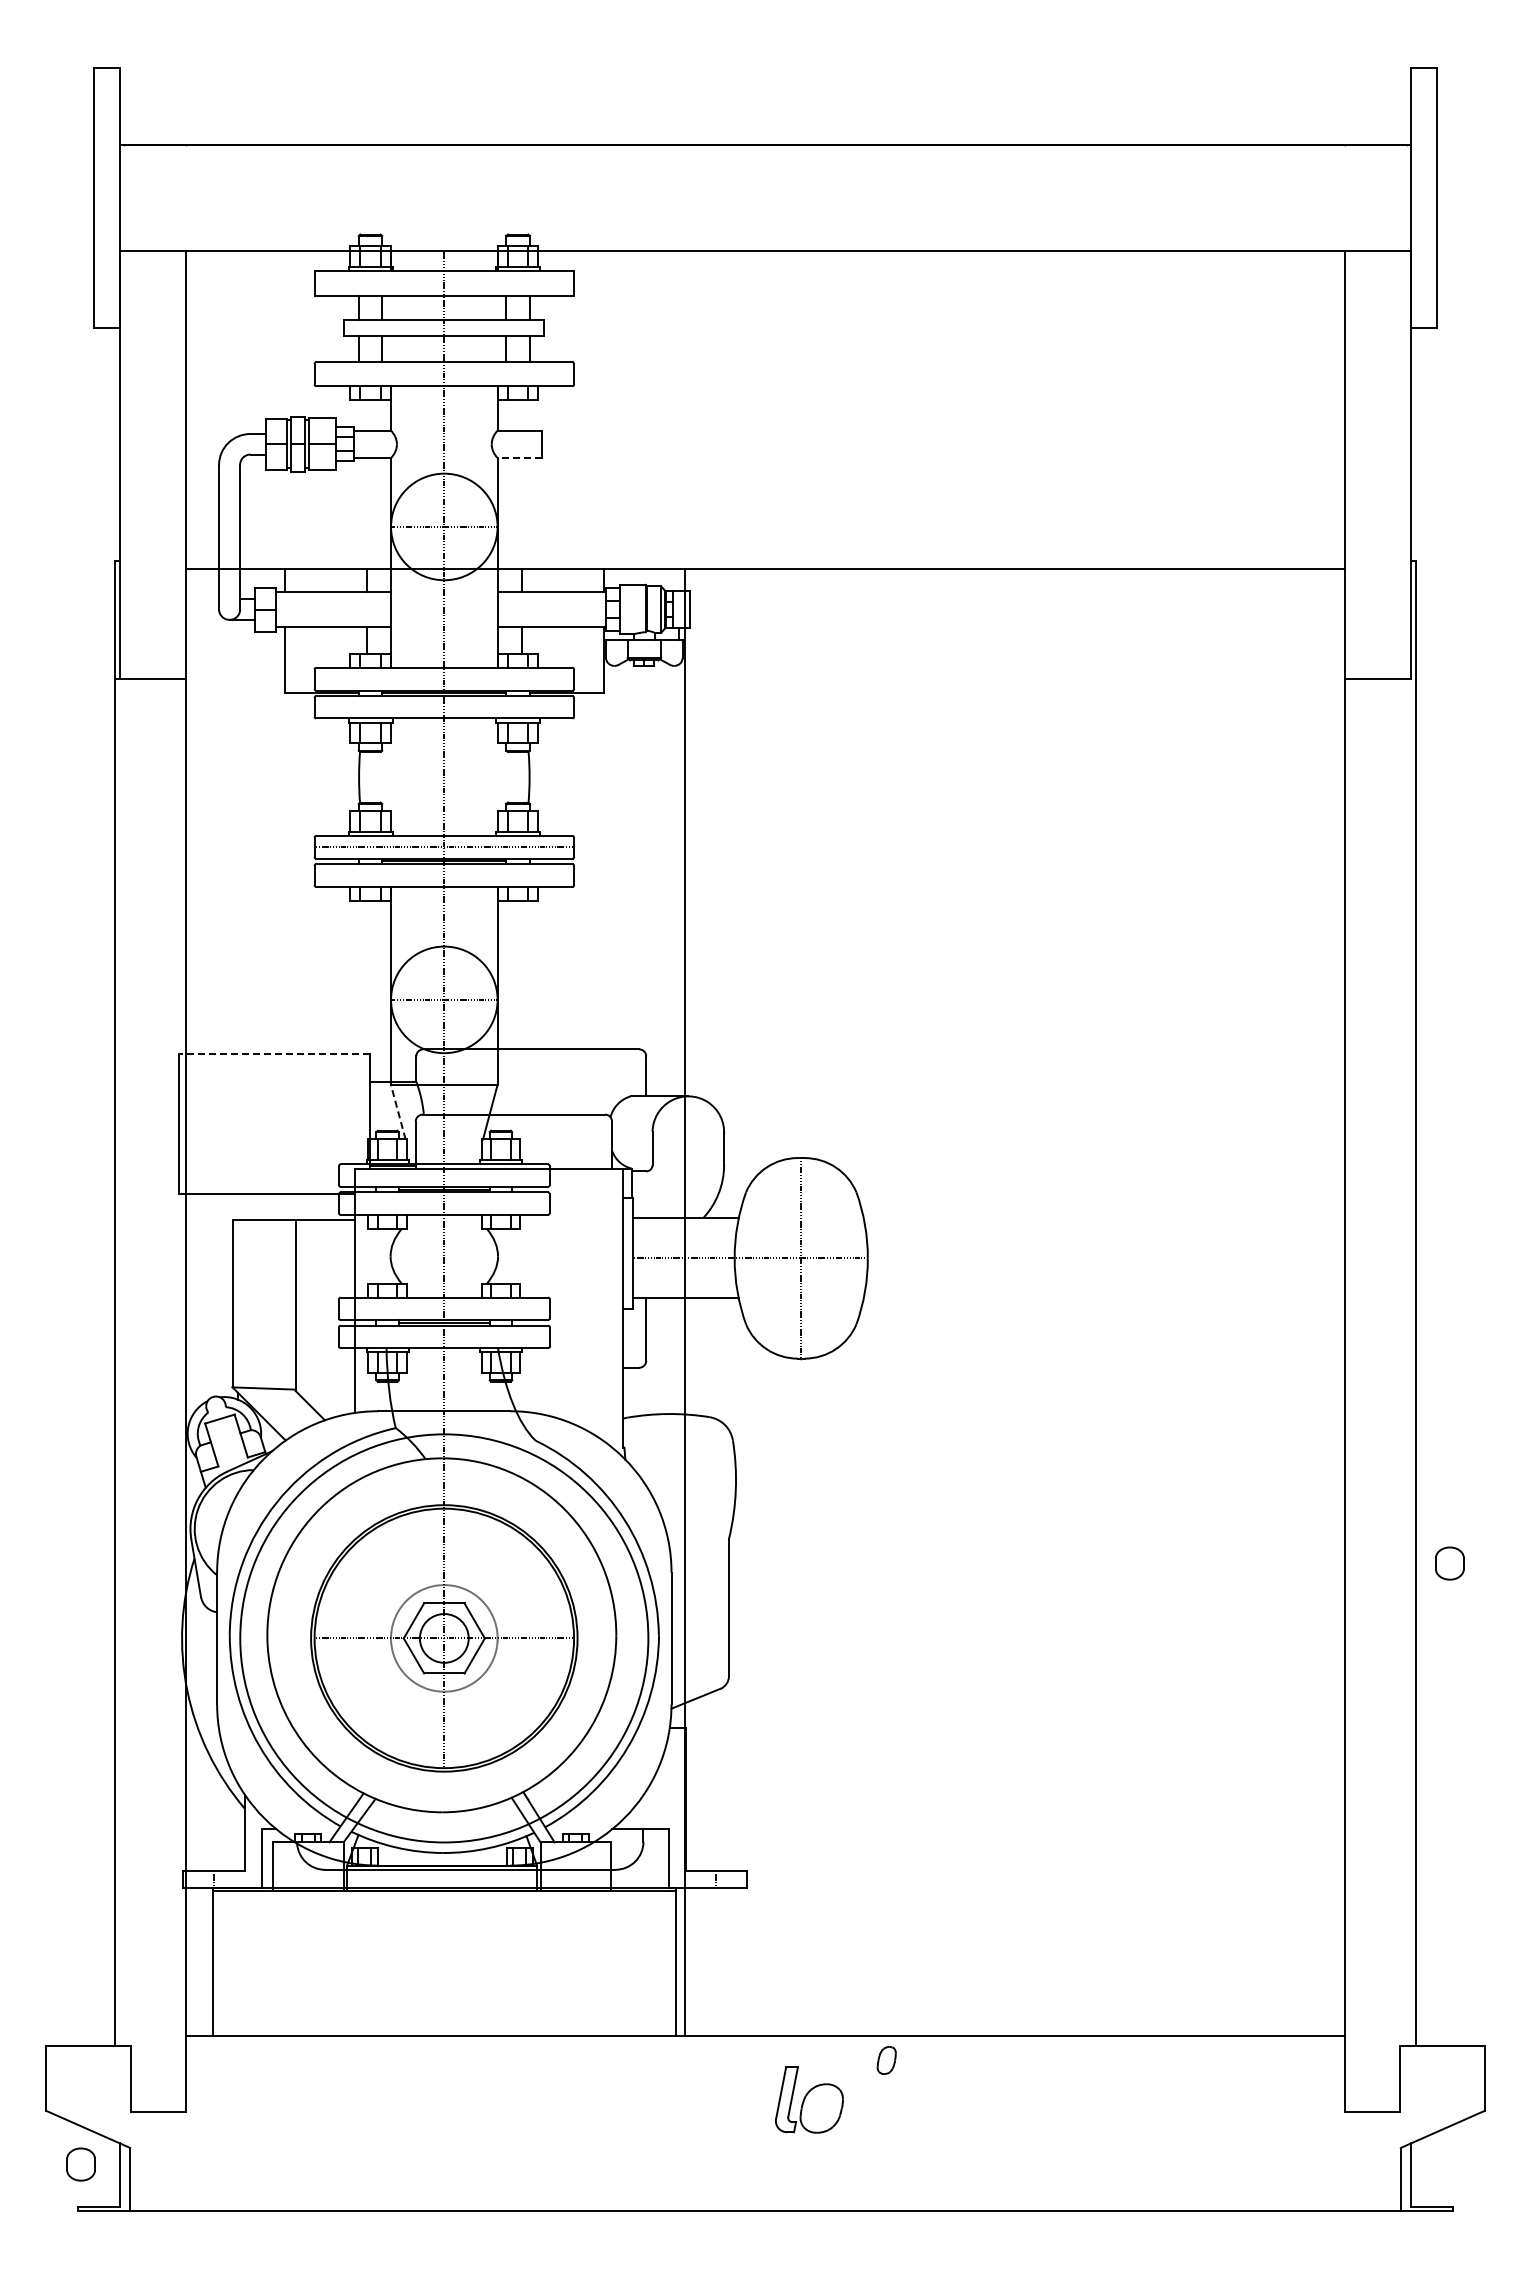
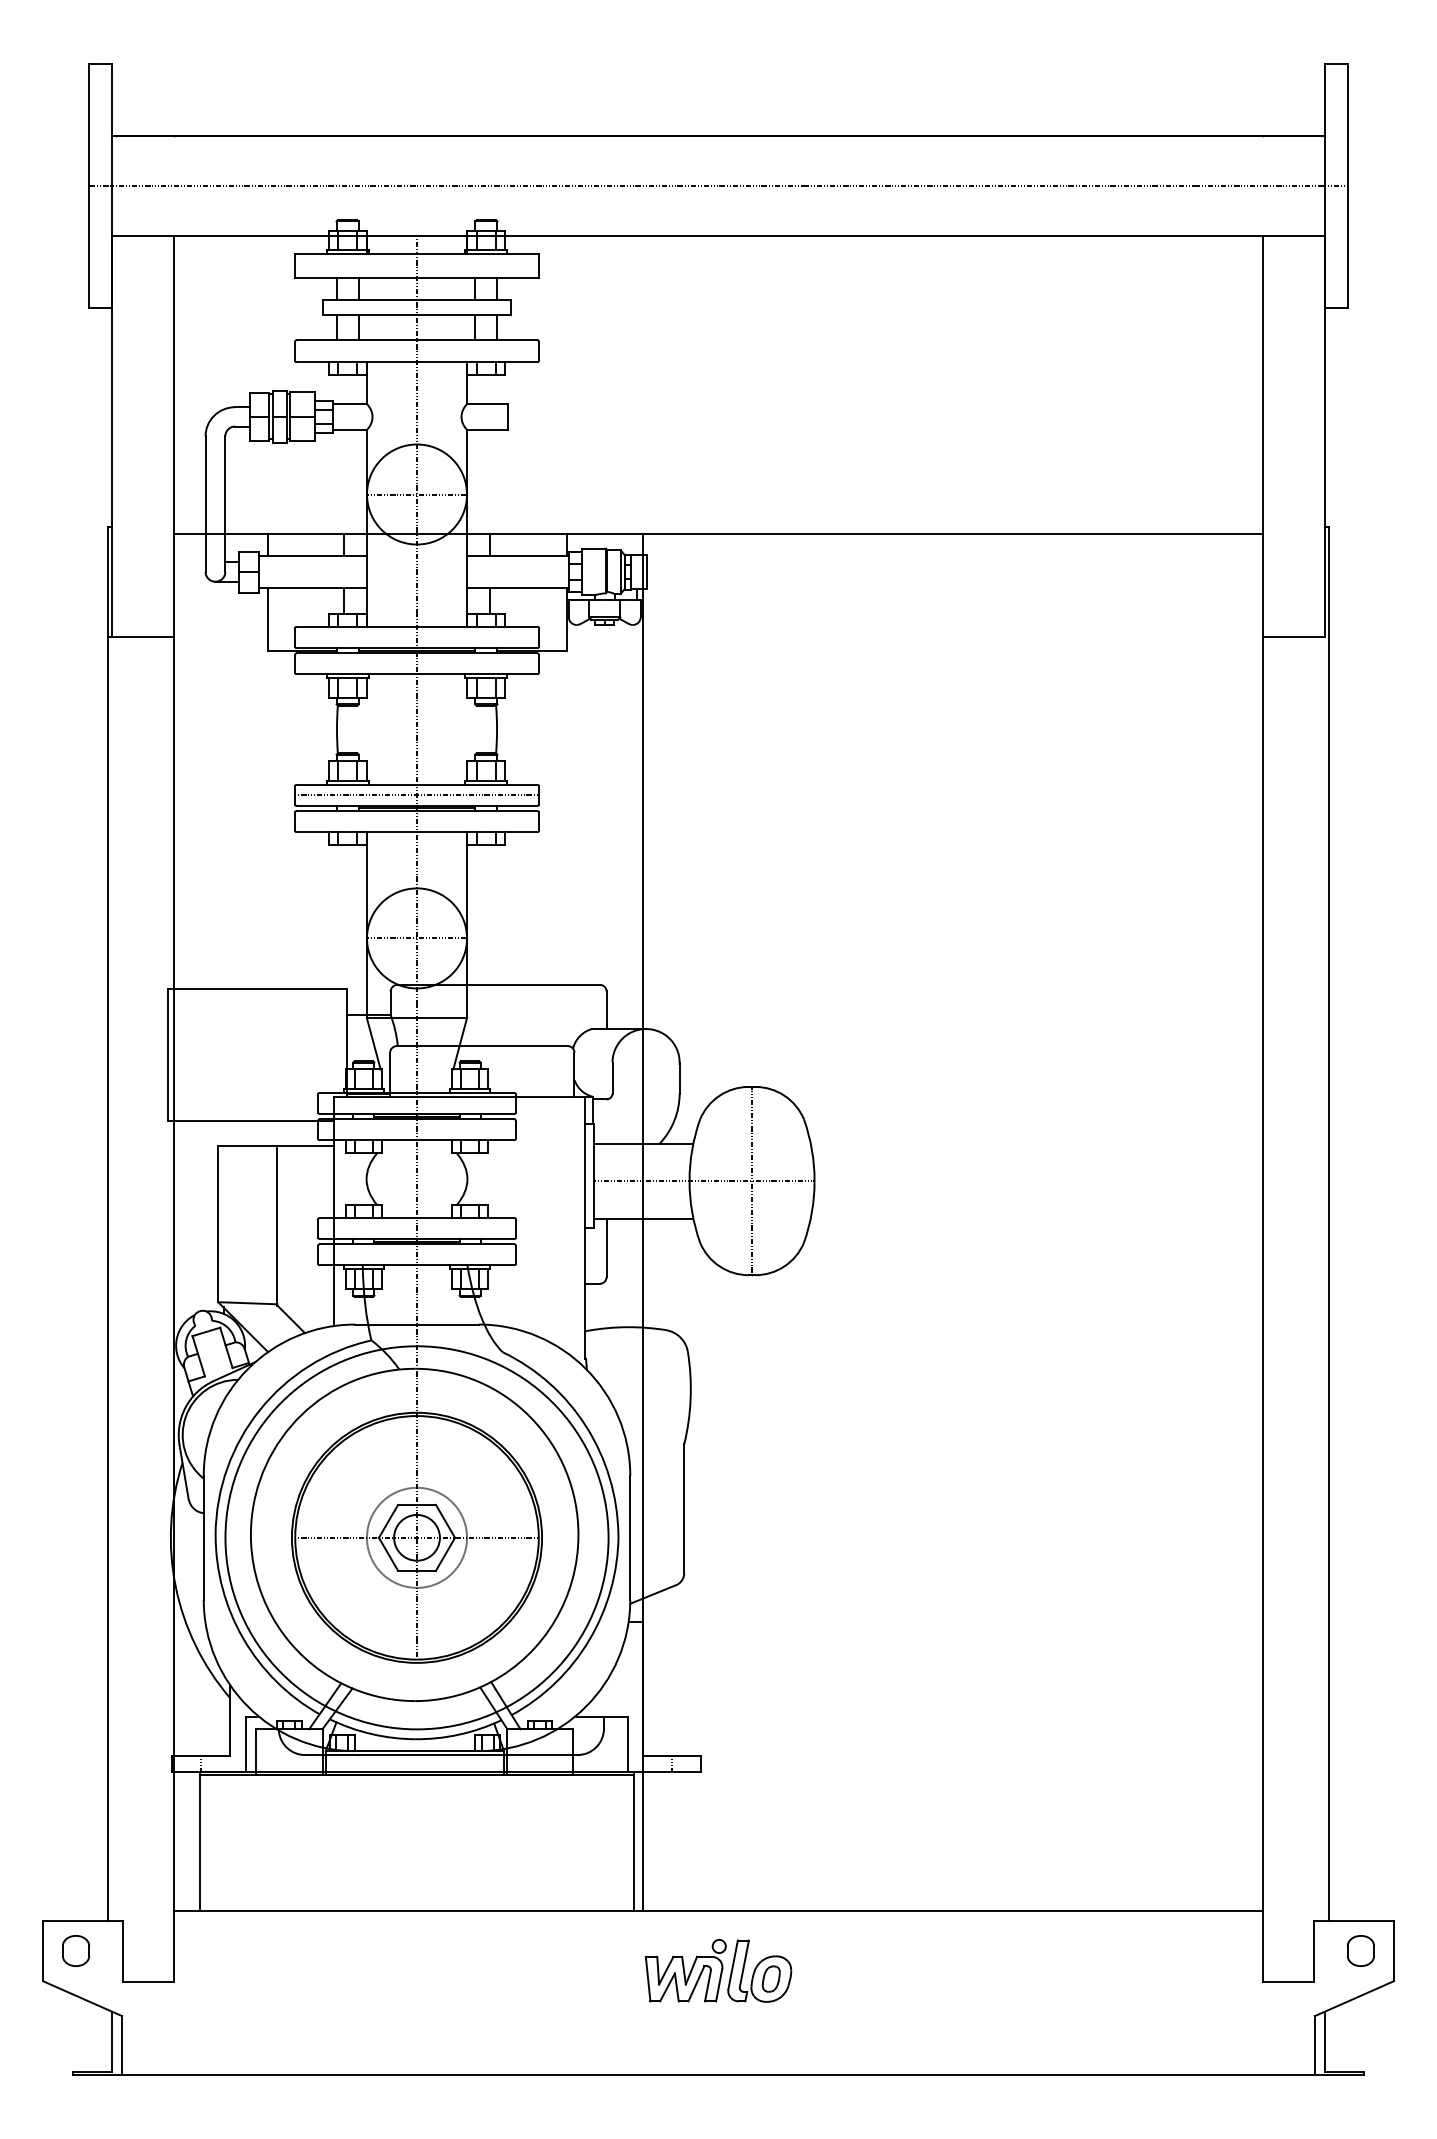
line: (765, 198) -> (718, 186), added
line: (519, 457) -> (487, 429), dashed -> solid
line: (274, 1053) -> (257, 988), dashed -> solid
line: (398, 1111) -> (373, 1043), dashed -> solid
part: (1449, 1563) -> (1360, 1950), moved
part: (886, 2060) -> (771, 1979), moved
part: (730, 2099) -> (685, 1970), added
part: (80, 2164) -> (75, 1950), moved

